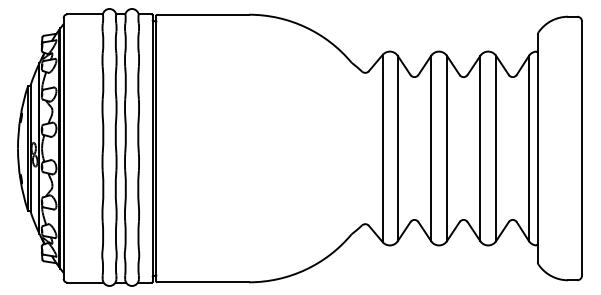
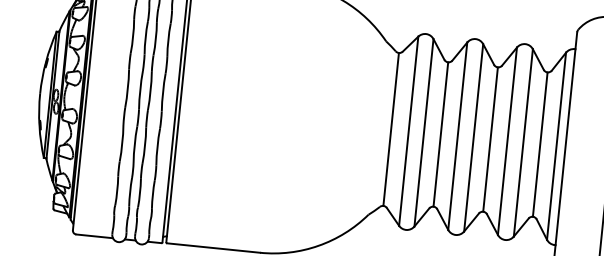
line: (365, 148) -> (391, 129), added
line: (414, 148) -> (440, 134), added
line: (463, 148) -> (490, 139), added
line: (512, 148) -> (539, 144), added

